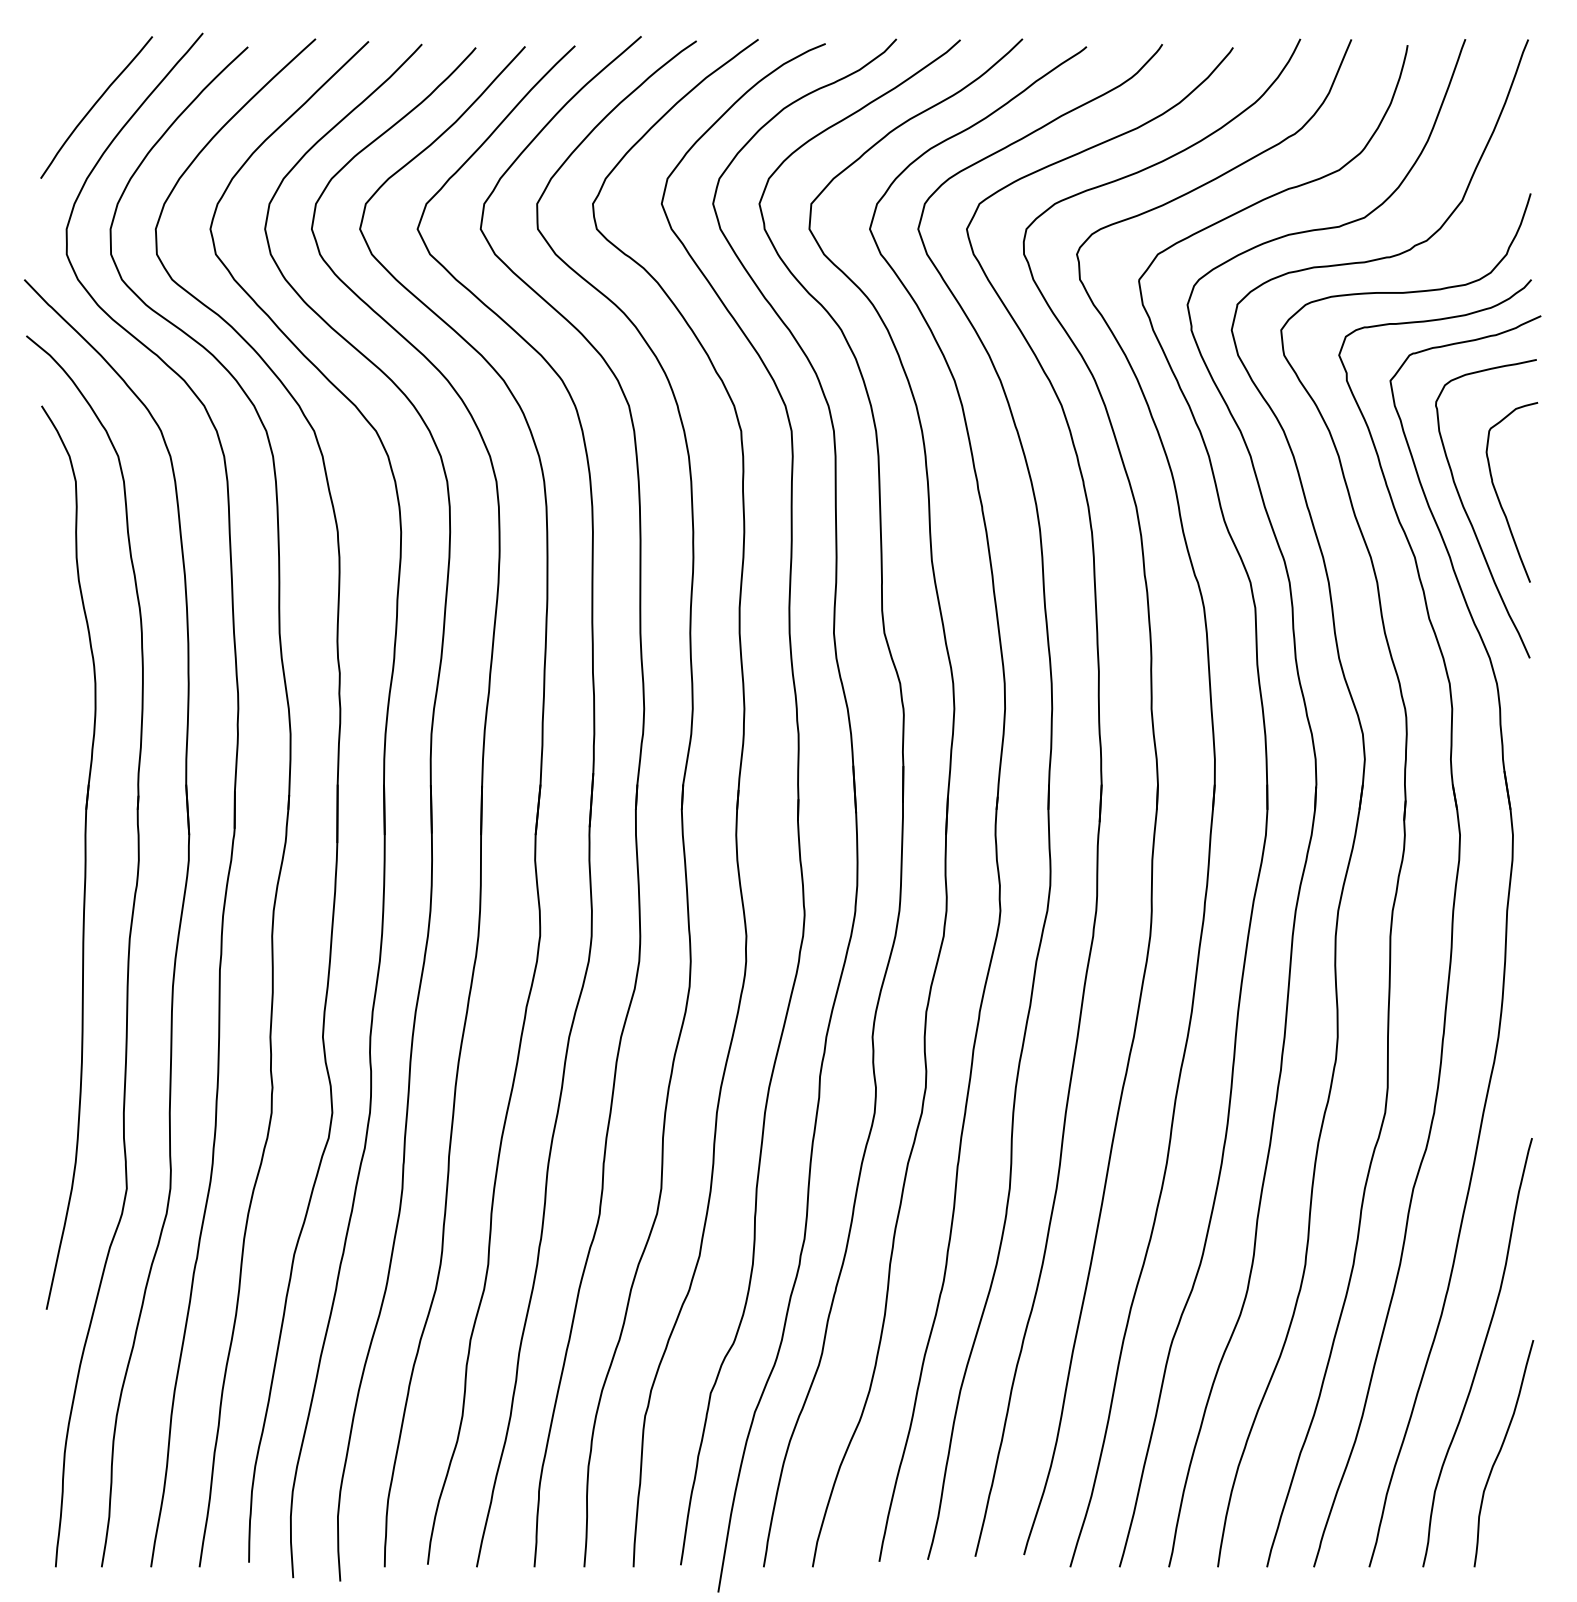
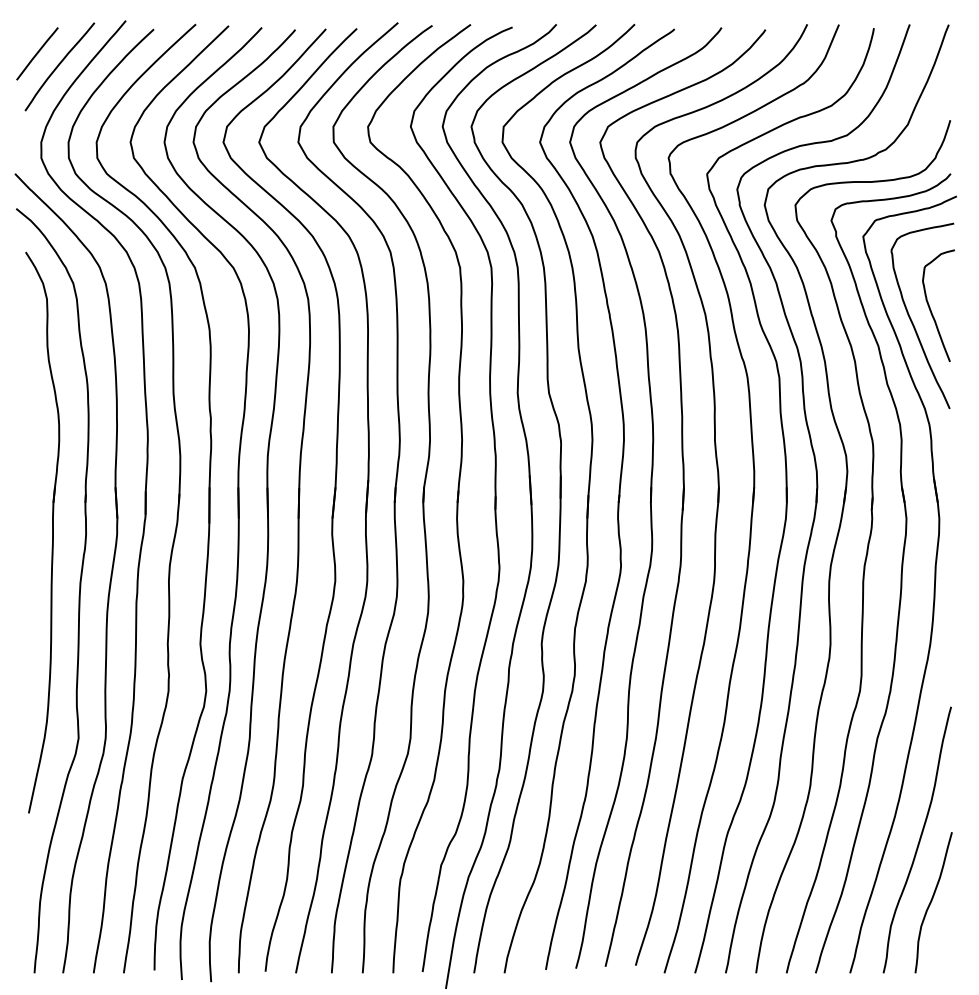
line: (60, 85) -> (37, 53), added

